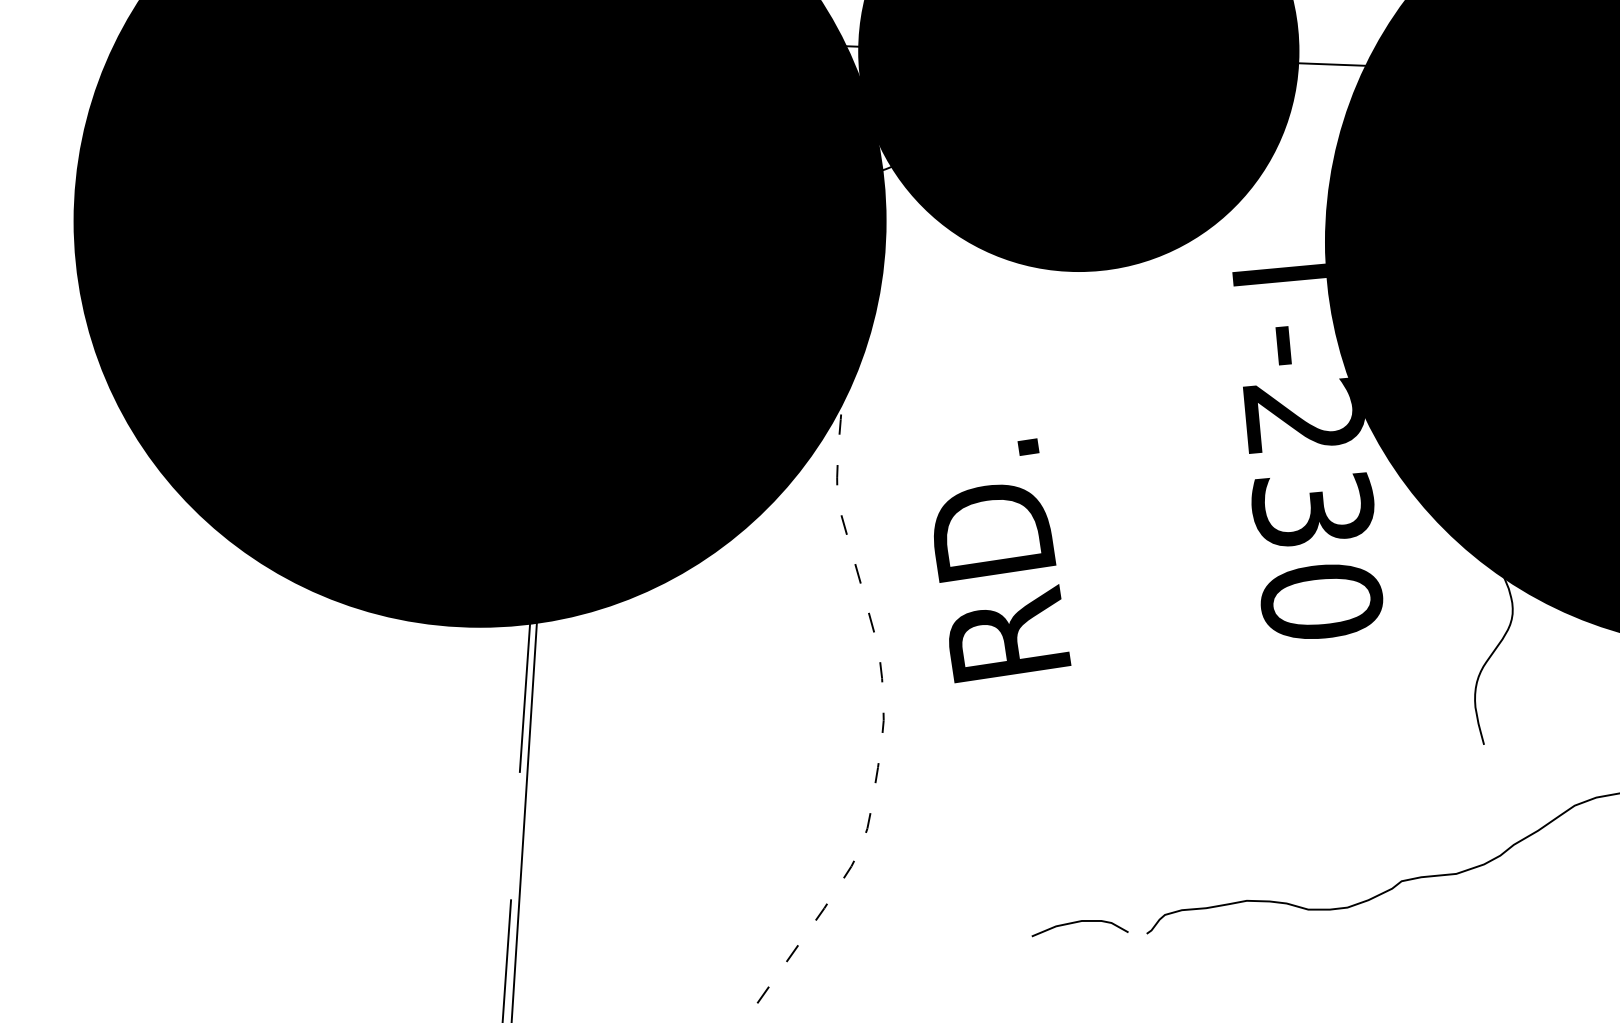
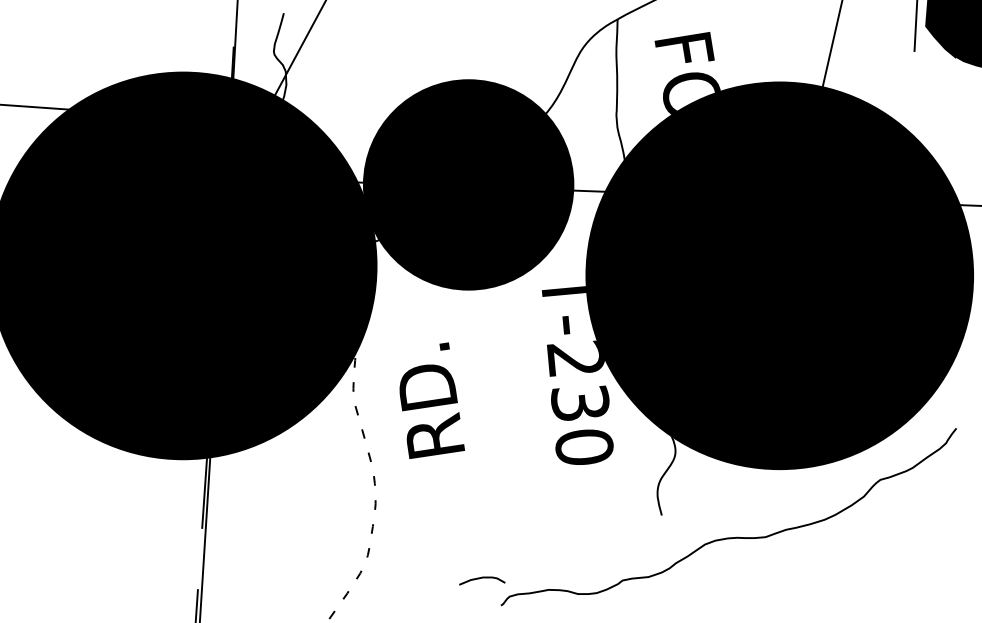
text: (1000, 560) -> (431, 400), moved
curve: (1080, 923) -> (482, 578), moved

